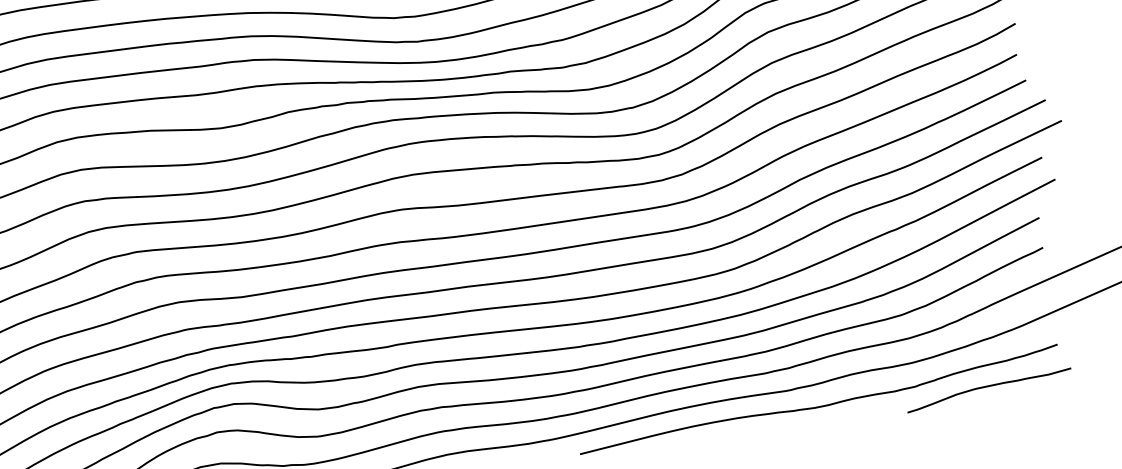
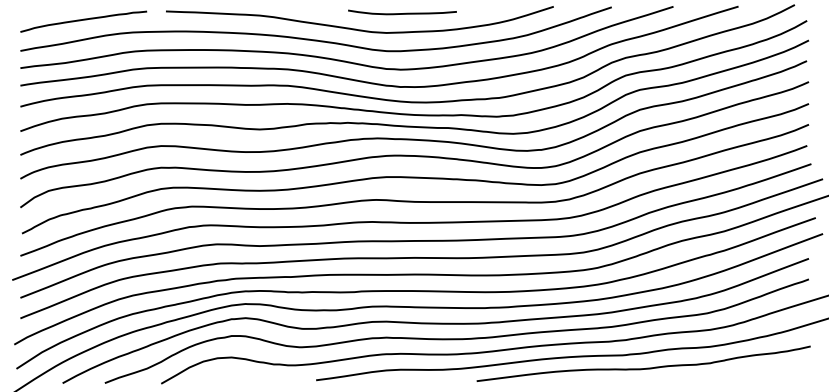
curve: (986, 388) -> (758, 370), removed

